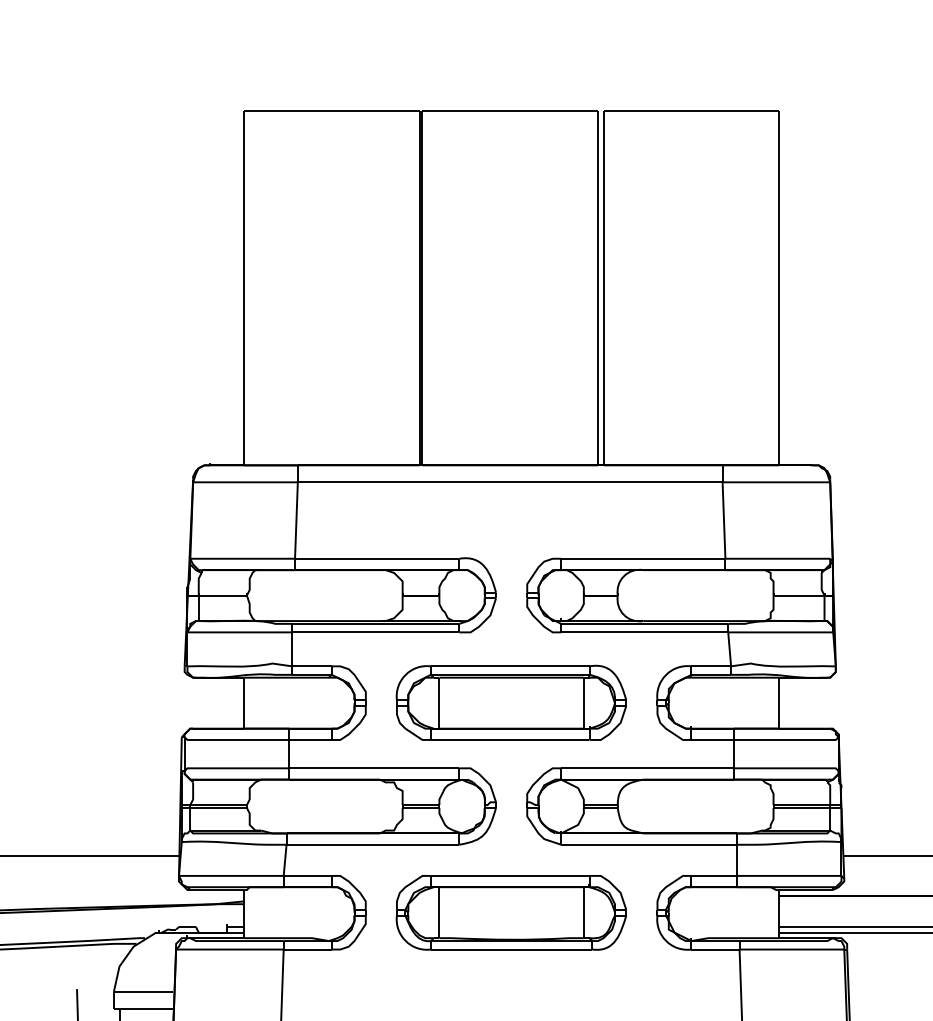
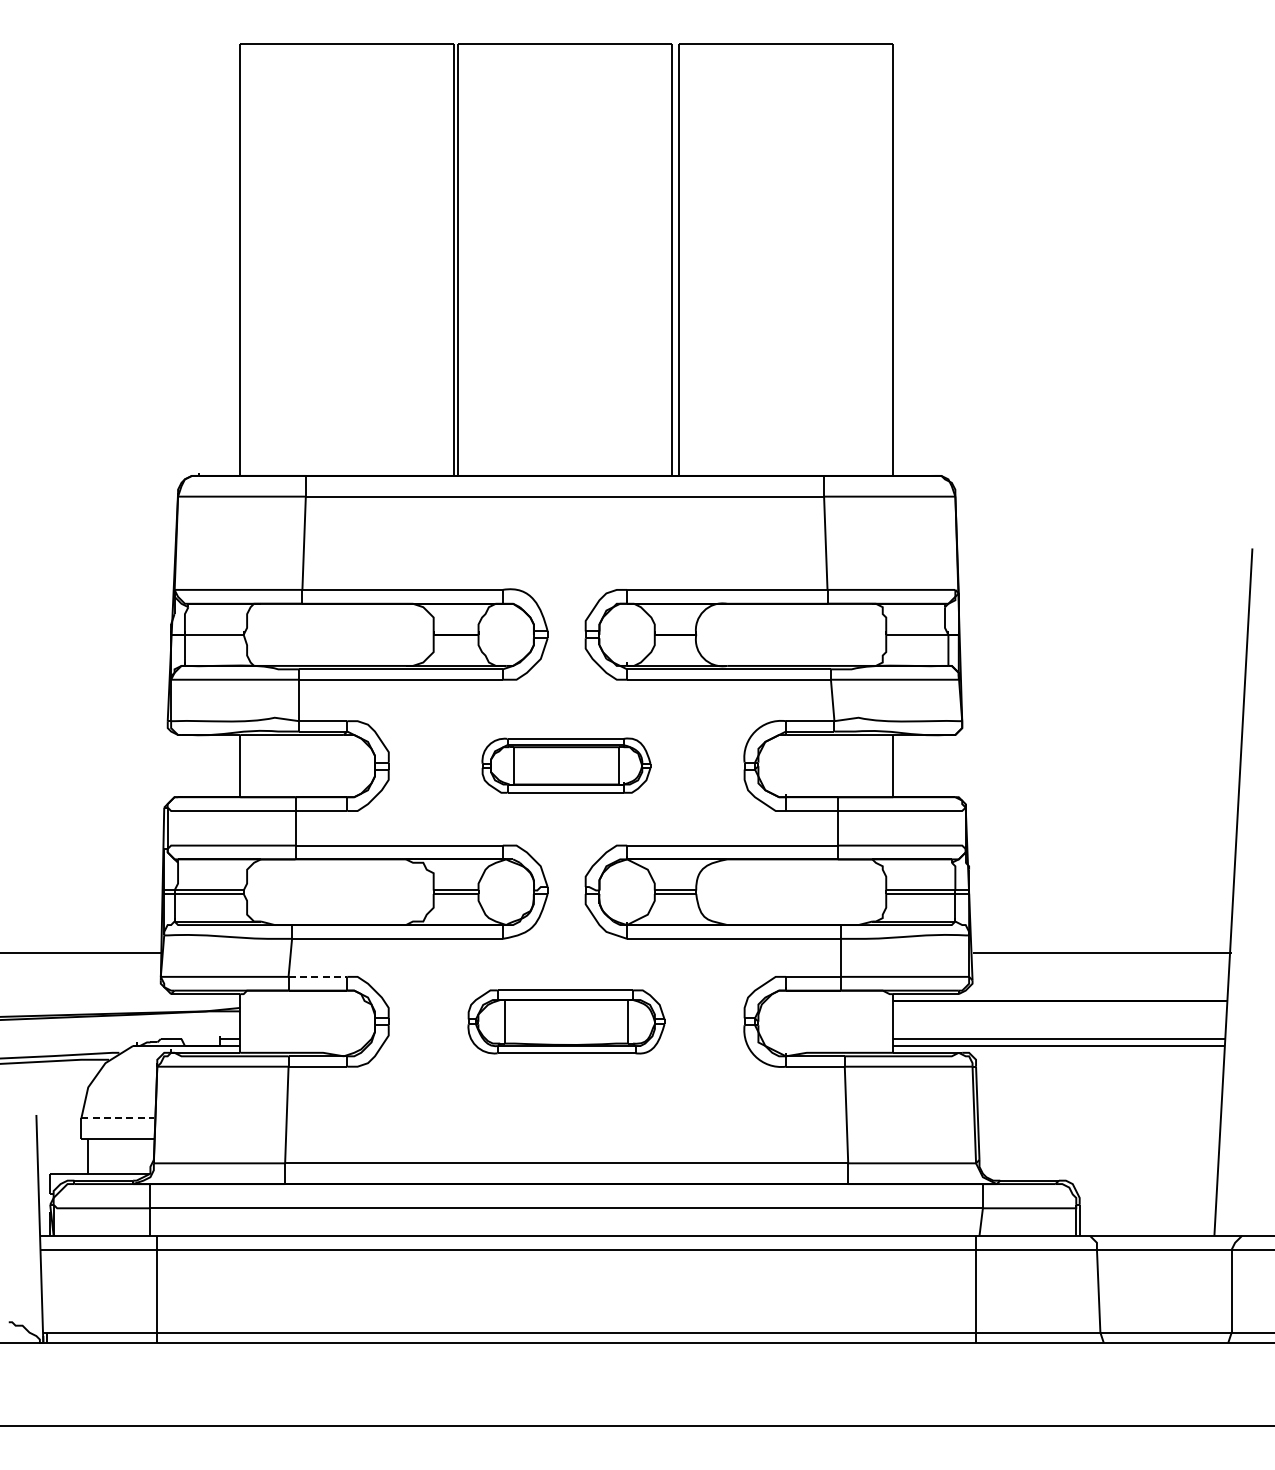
part: (511, 702) -> (566, 765), size x0.6
line: (308, 875) -> (318, 976), solid -> dashed
part: (511, 912) -> (566, 1021), size x0.7
line: (144, 991) -> (118, 1118), solid -> dashed

